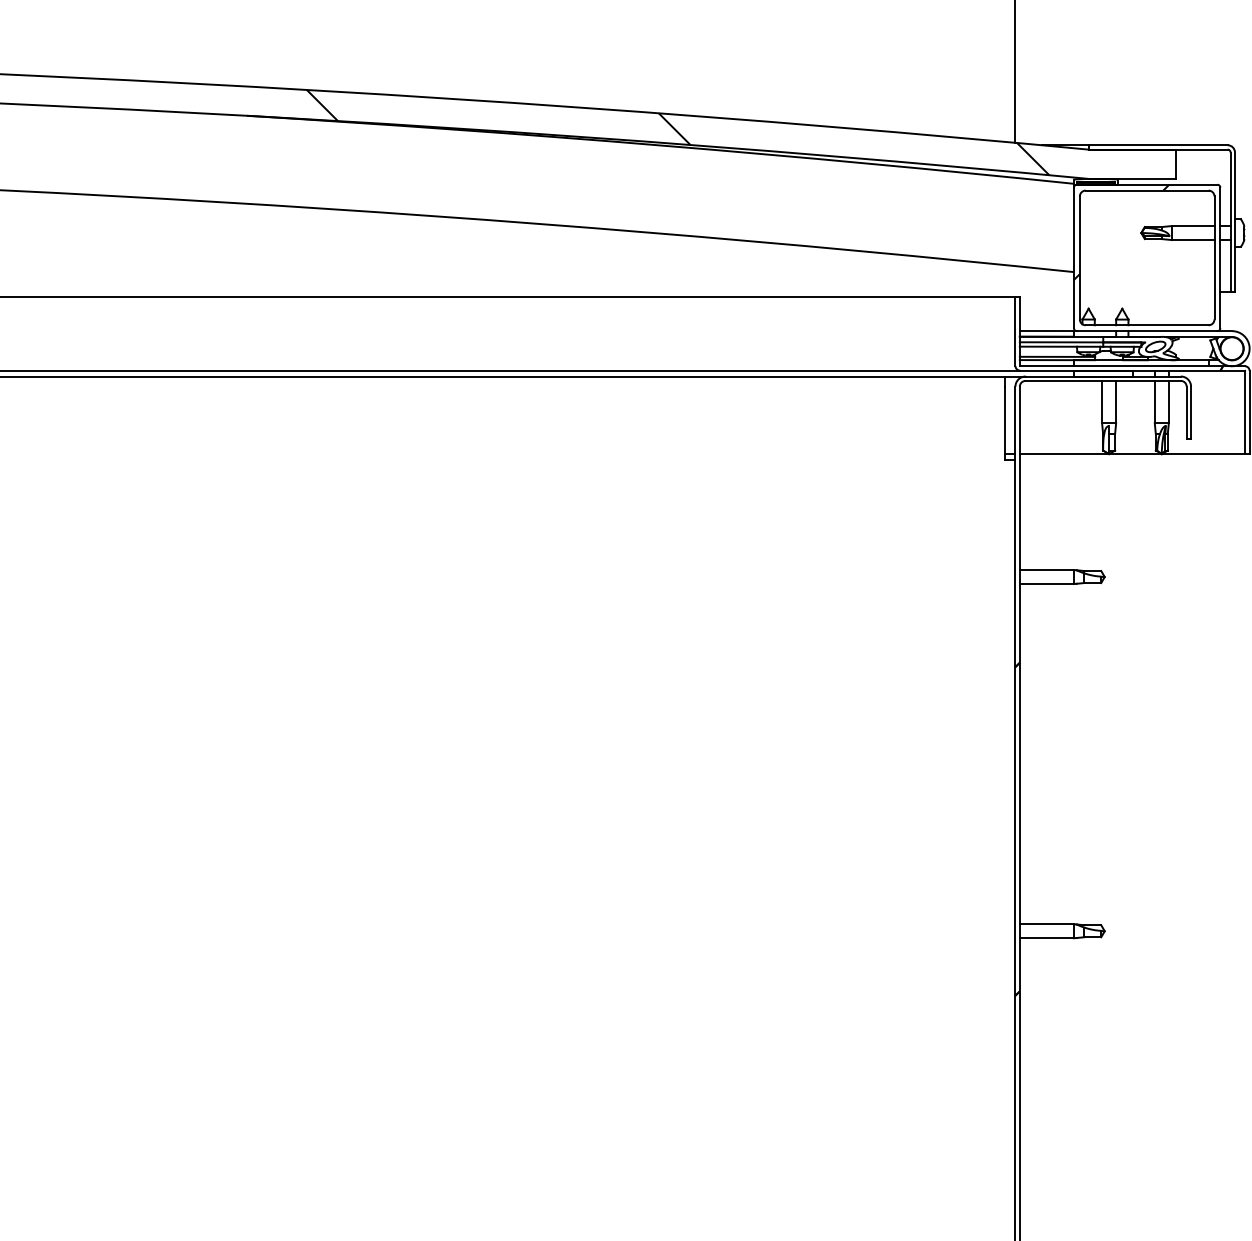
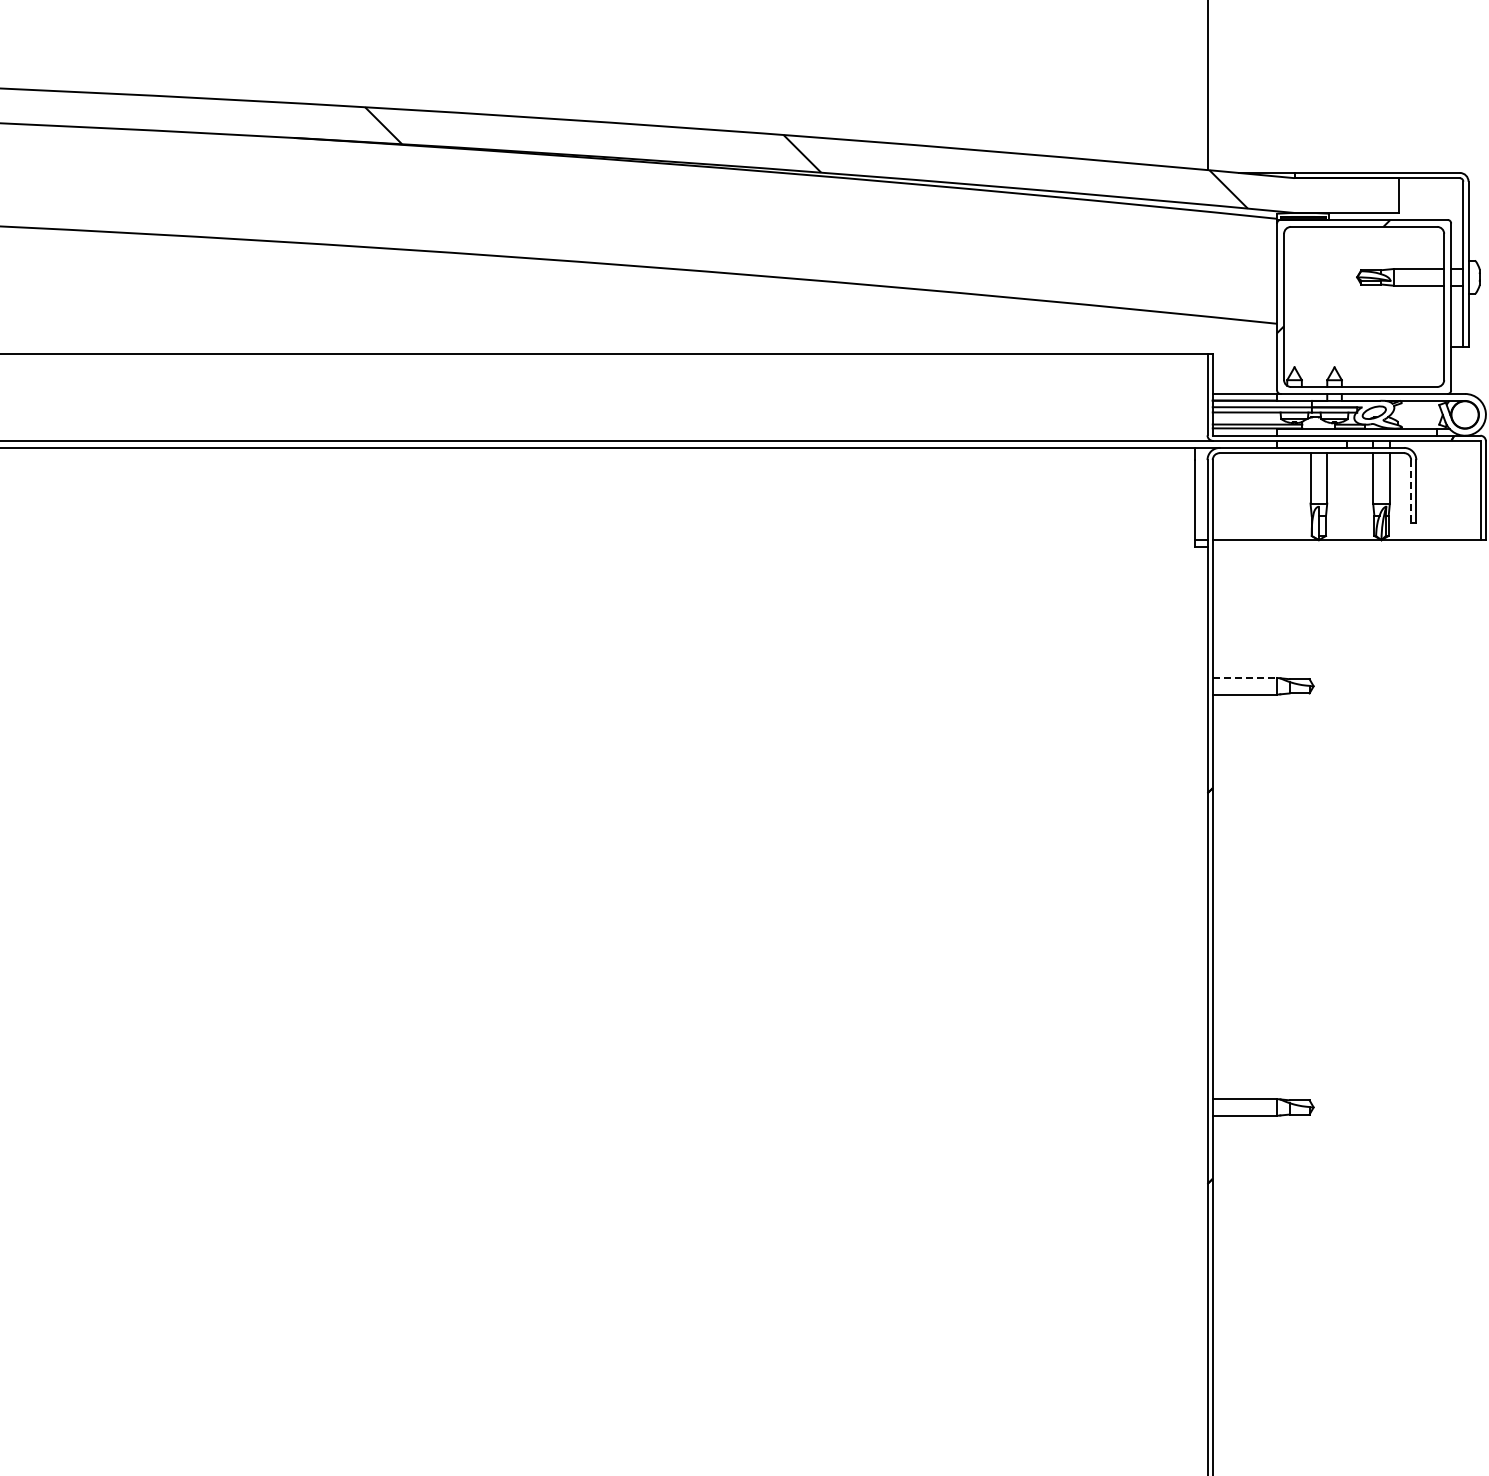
line: (1187, 413) -> (1411, 491), solid -> dashed
line: (1047, 569) -> (1245, 677), solid -> dashed

